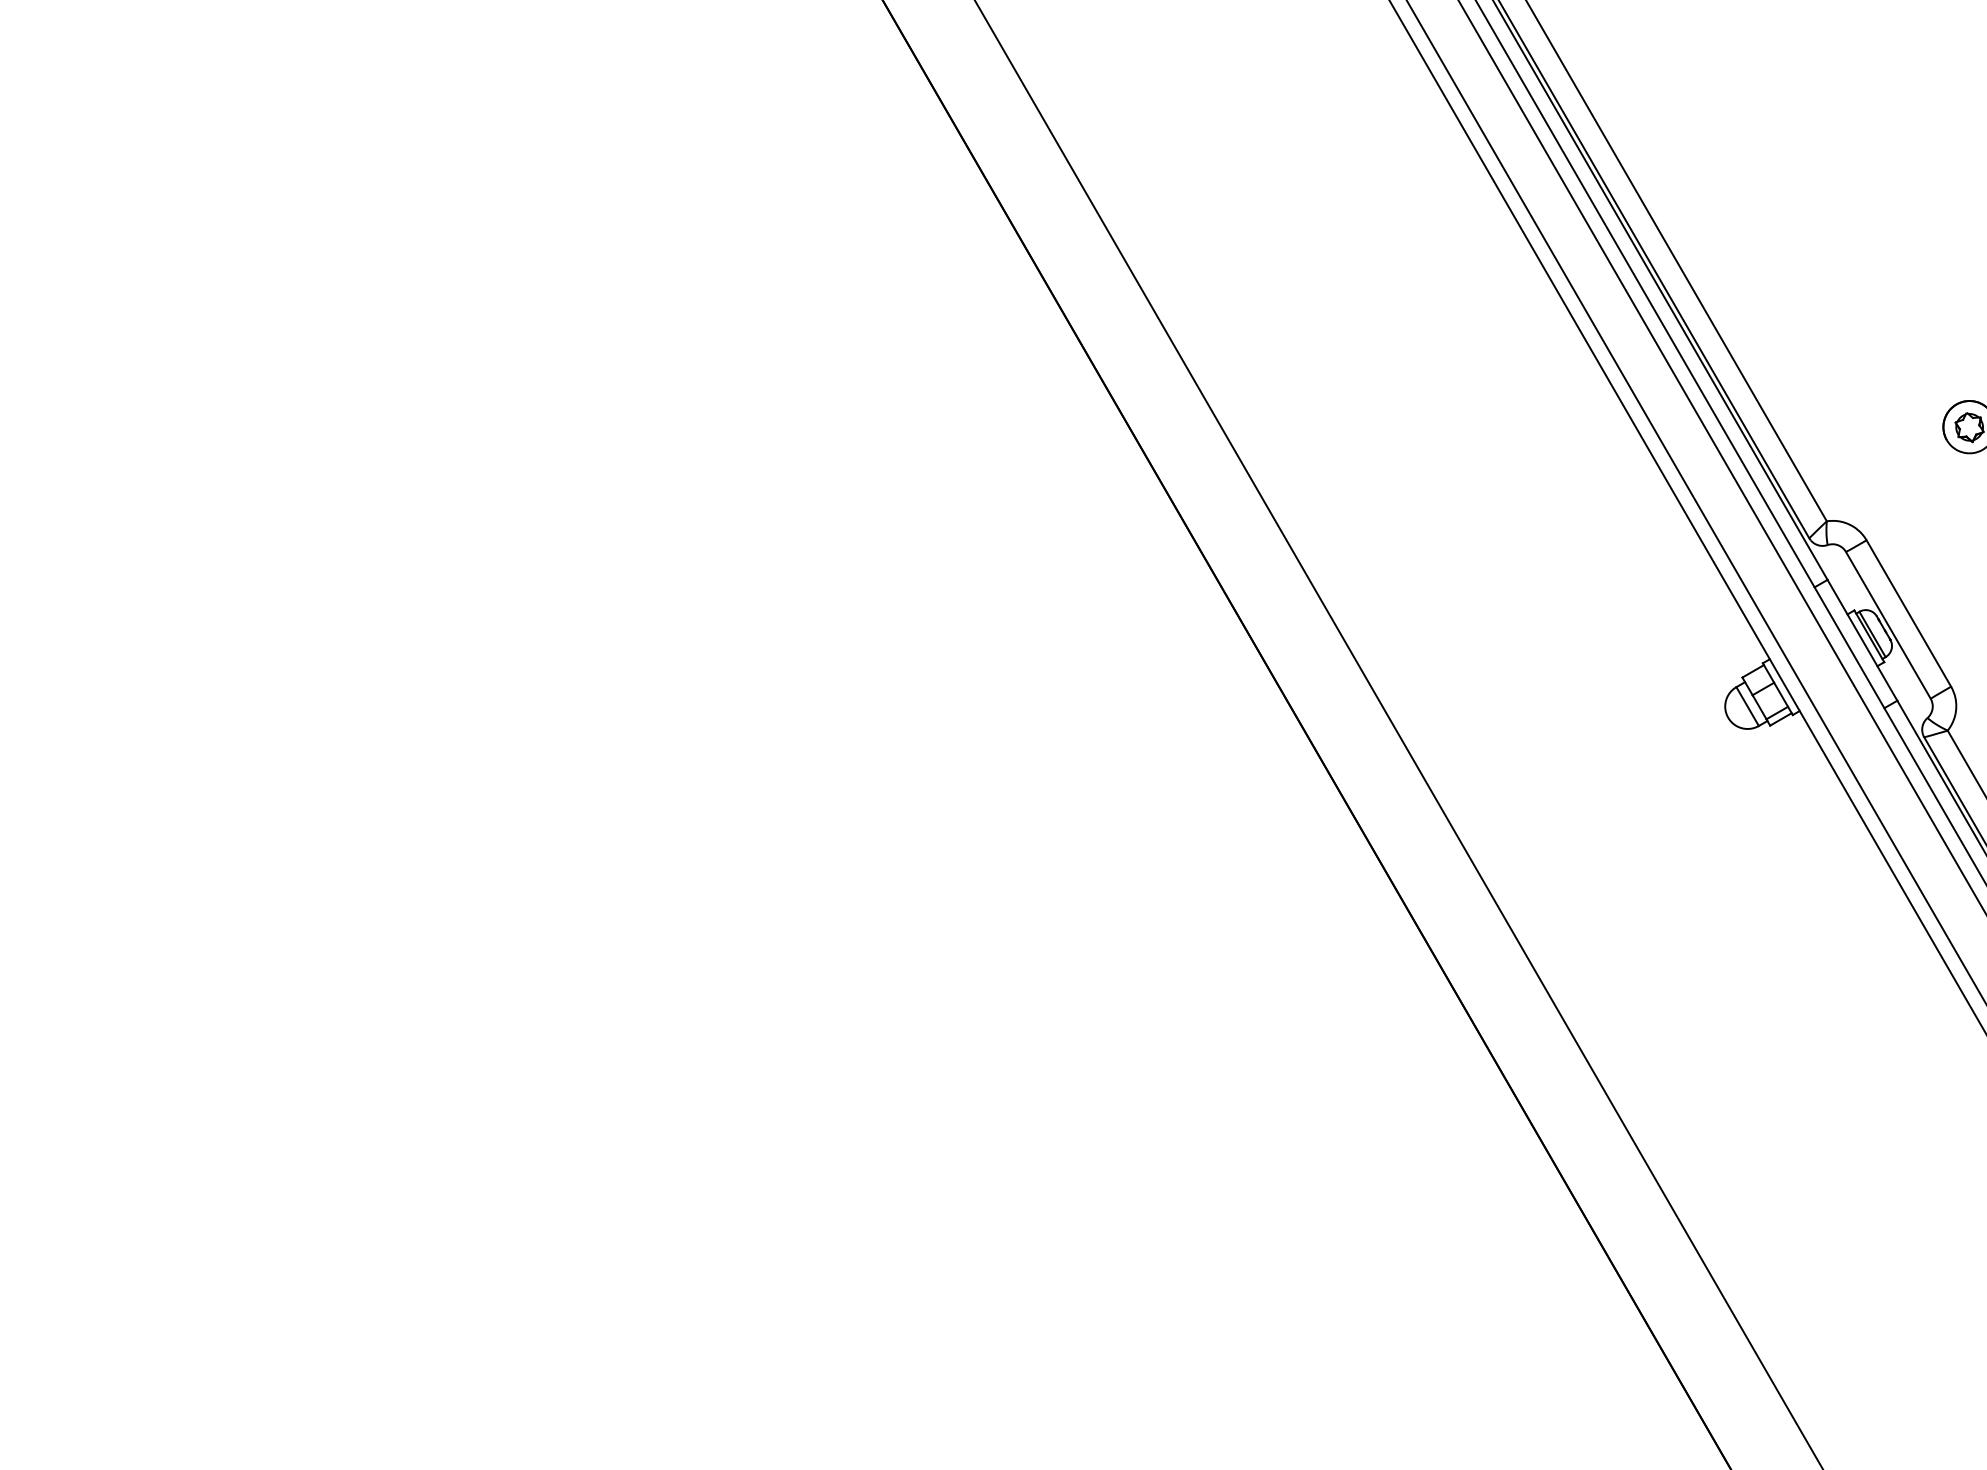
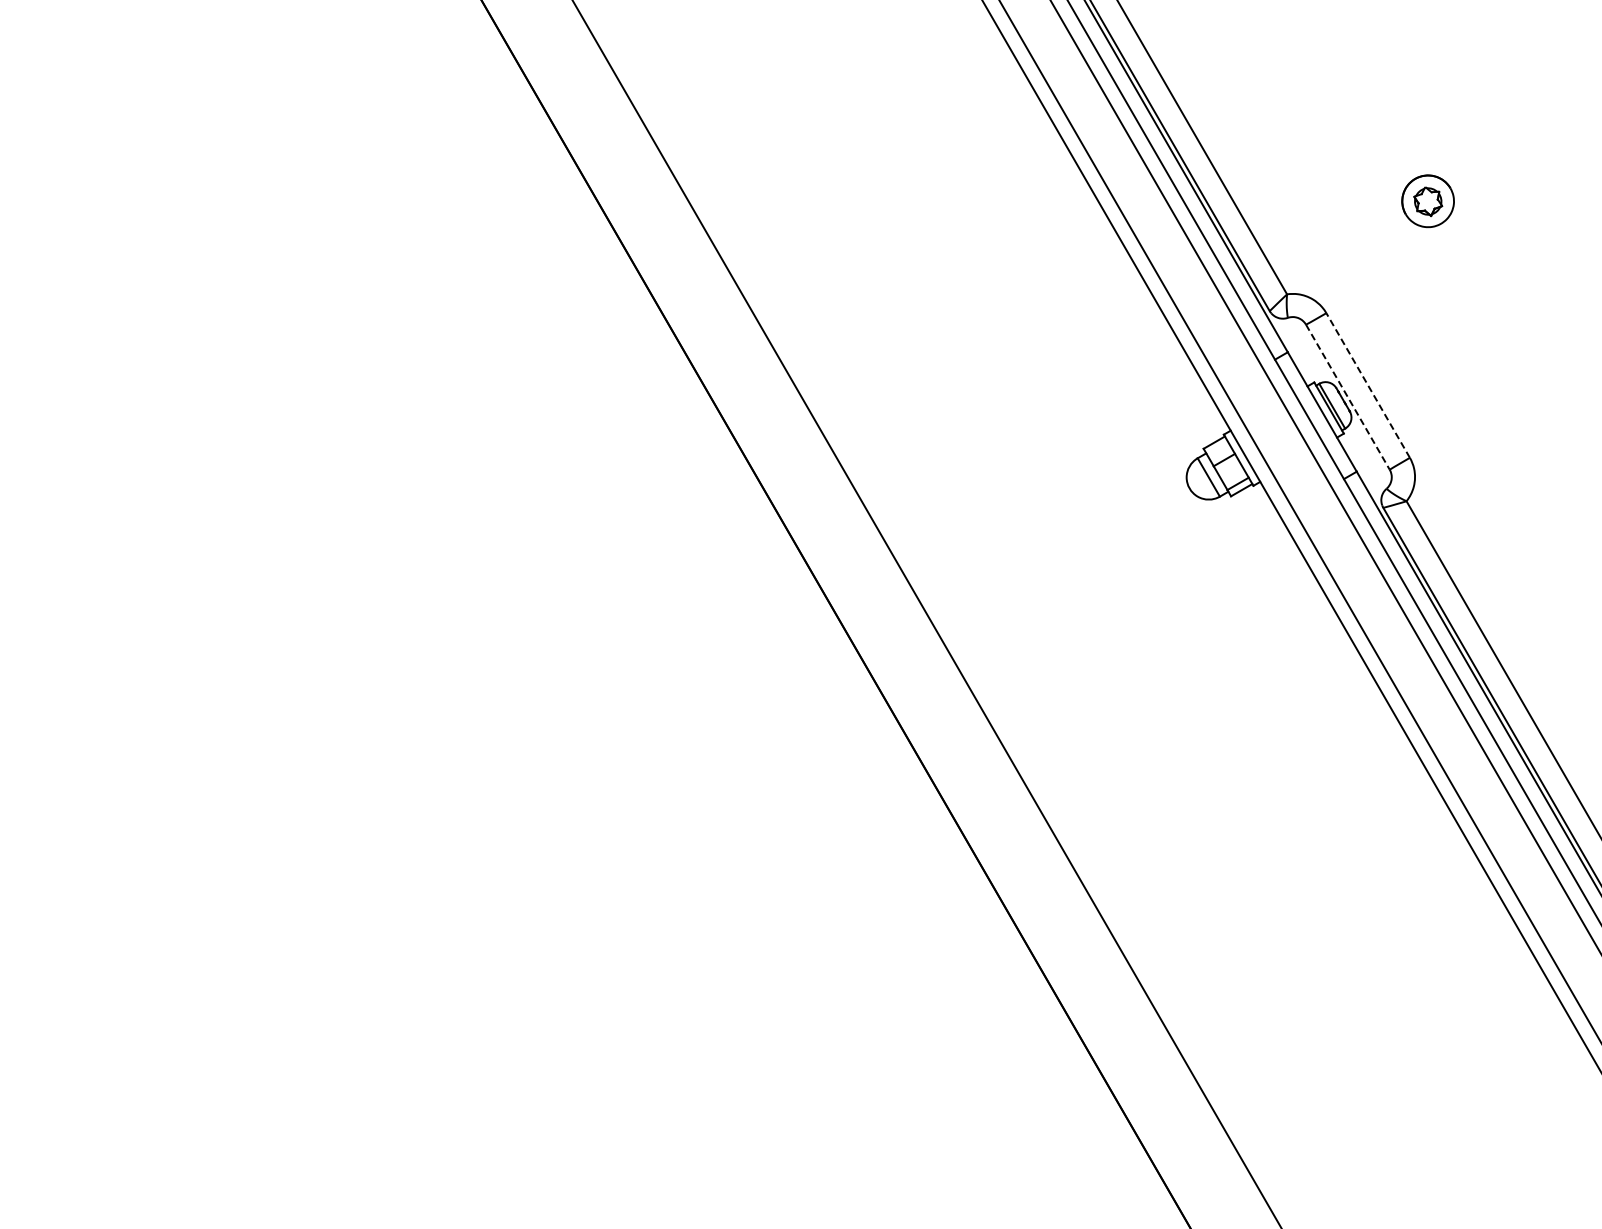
line: (1908, 613) -> (1367, 385), solid -> dashed
line: (1888, 625) -> (1348, 397), solid -> dashed

